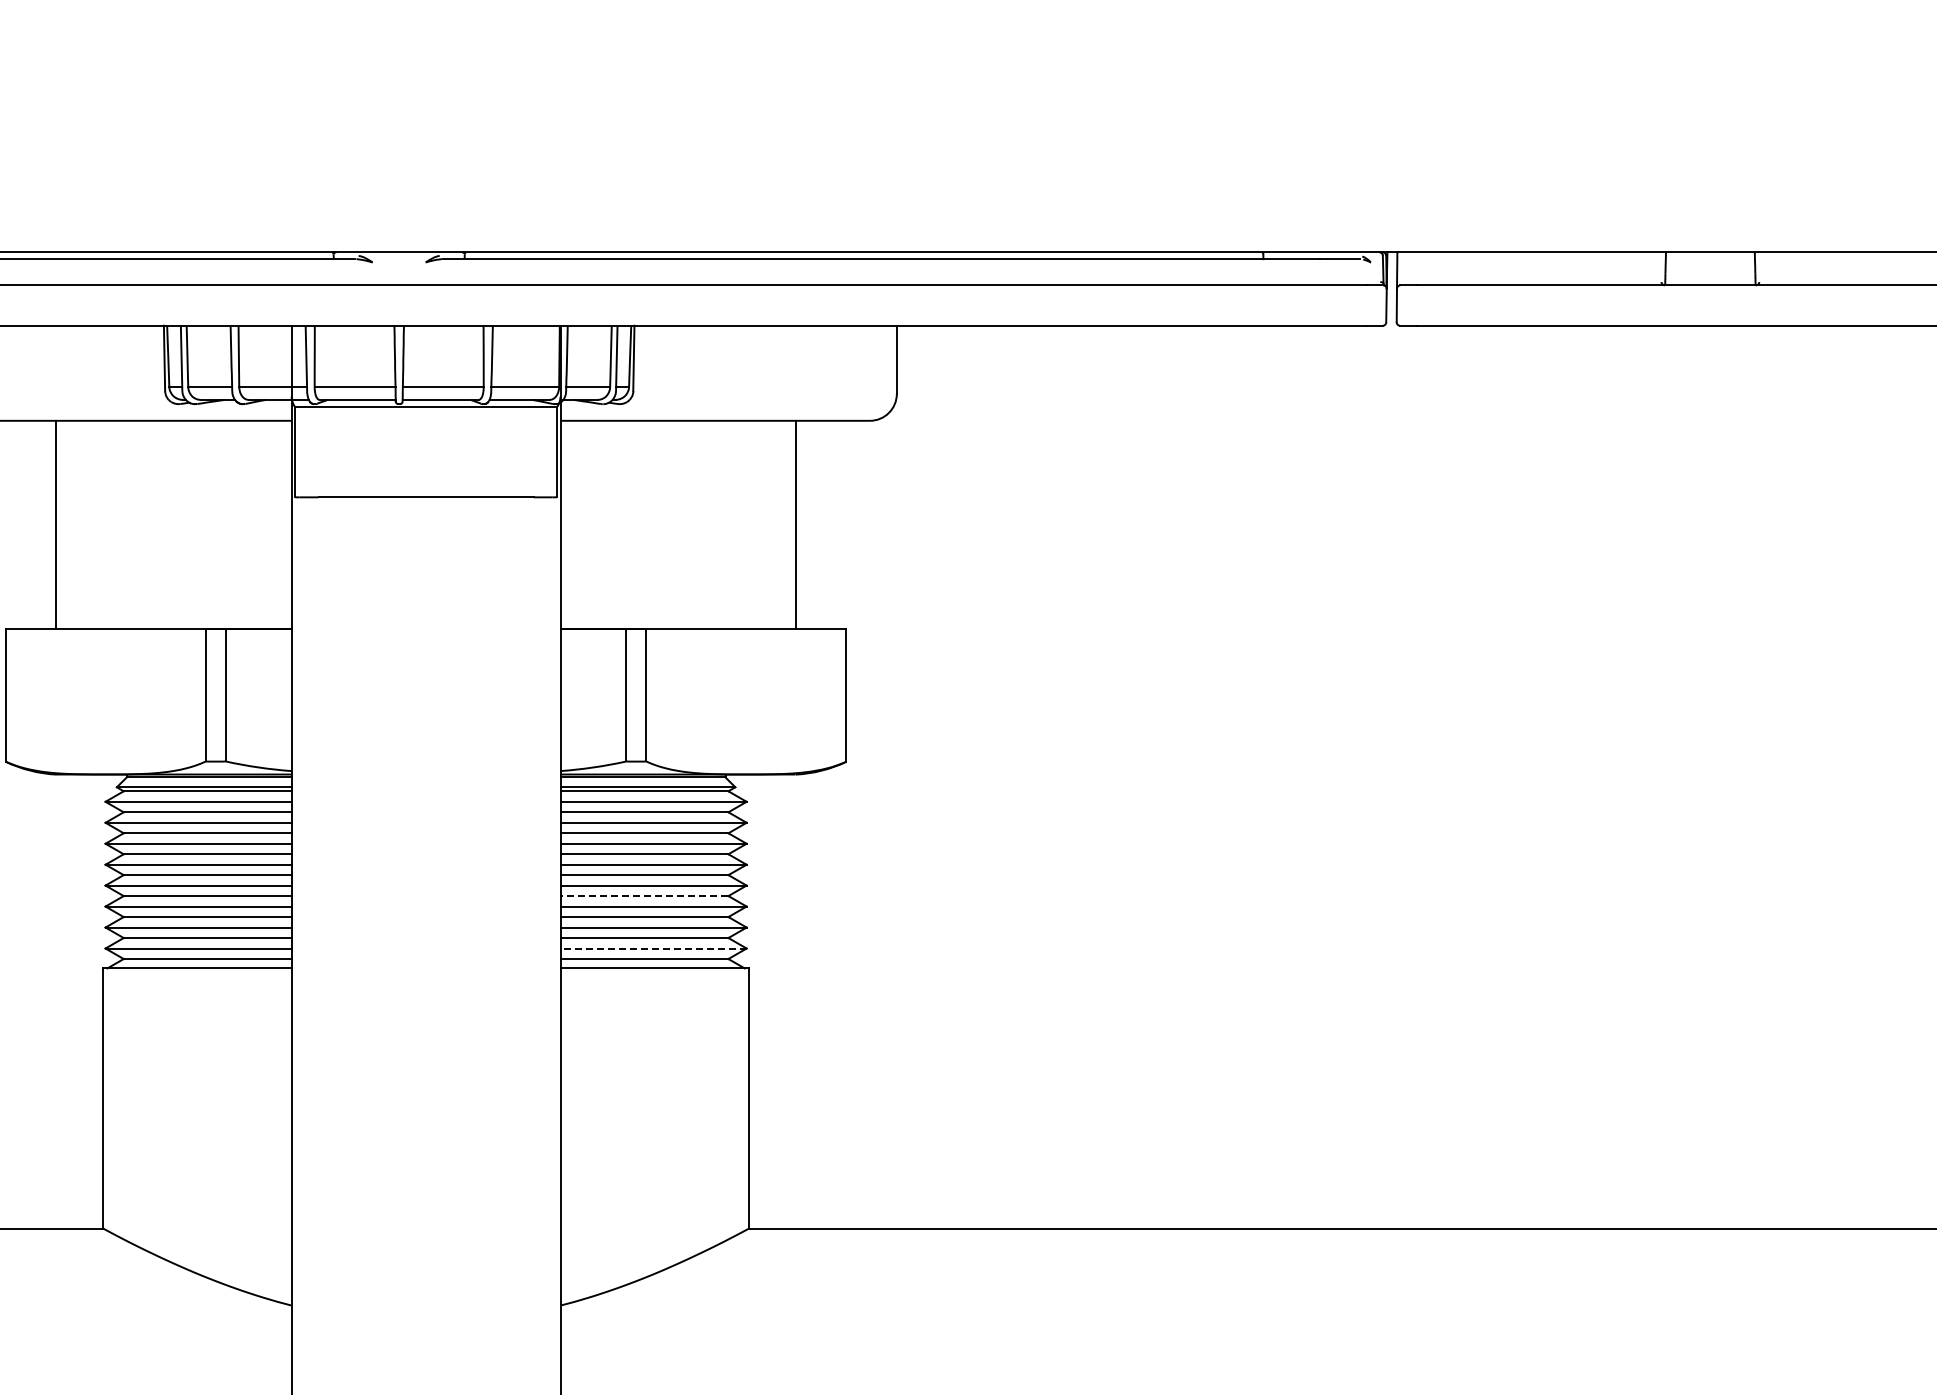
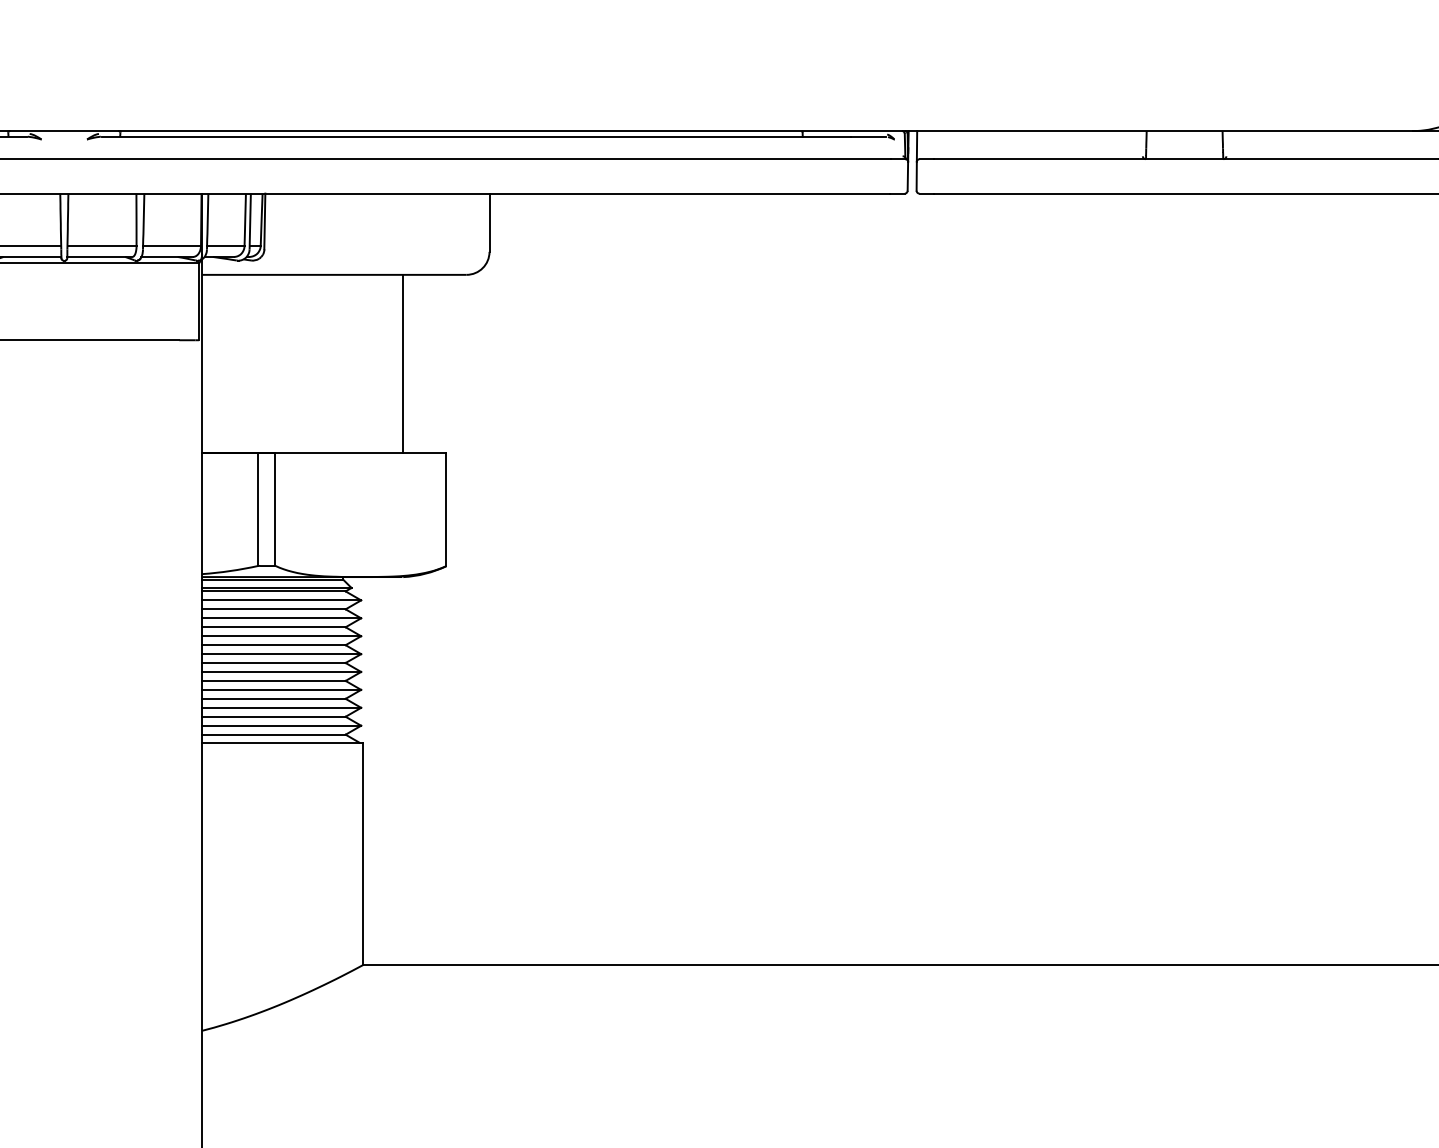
line: (644, 896) -> (273, 681), dashed -> solid
line: (653, 948) -> (281, 725), dashed -> solid

